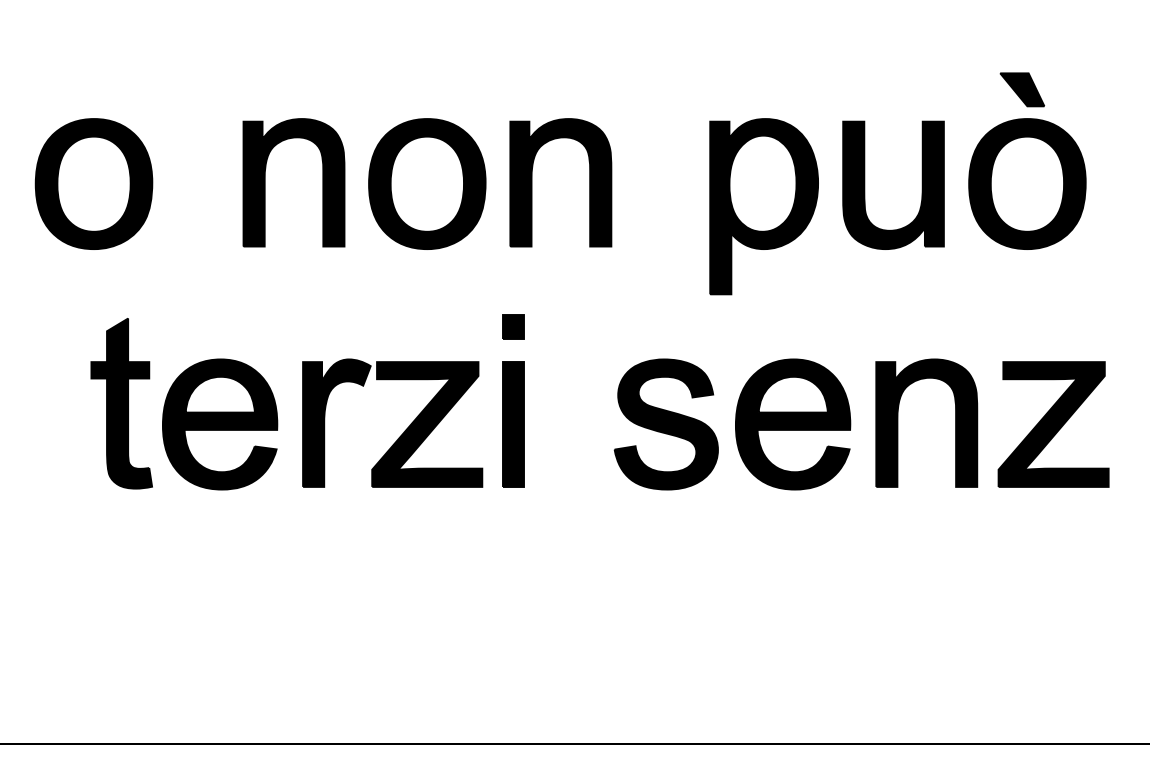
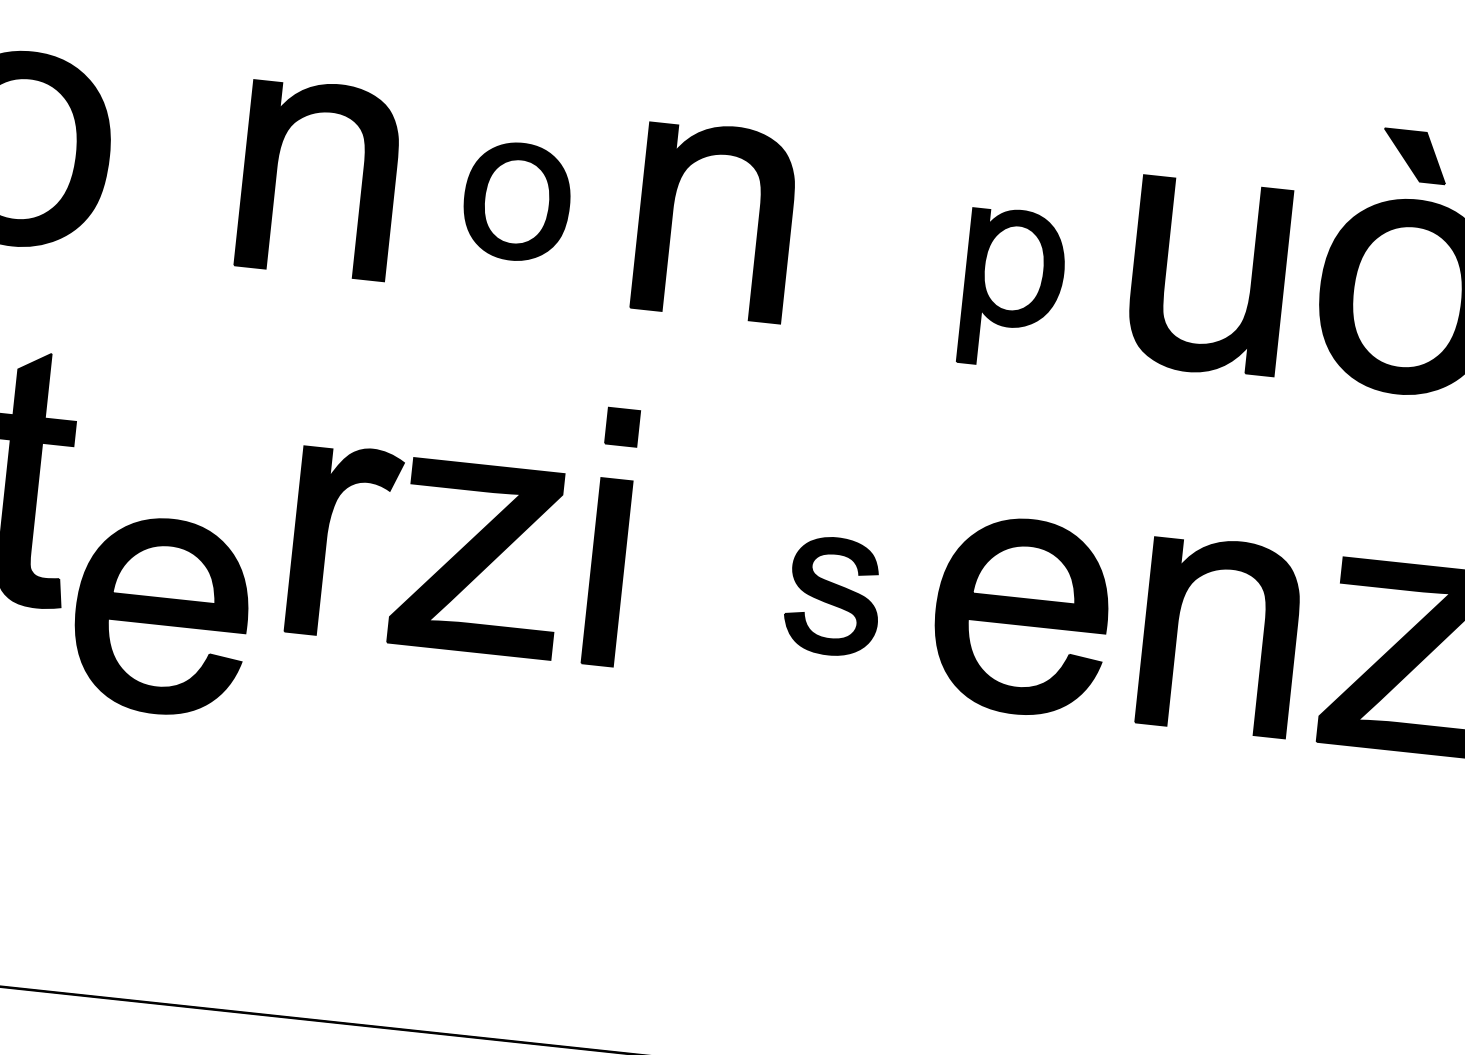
part: (427, 183) -> (517, 200), size x0.6
part: (763, 206) -> (1012, 288), size x0.6
part: (220, 424) -> (162, 616), moved
part: (665, 424) -> (832, 596), size x0.6

